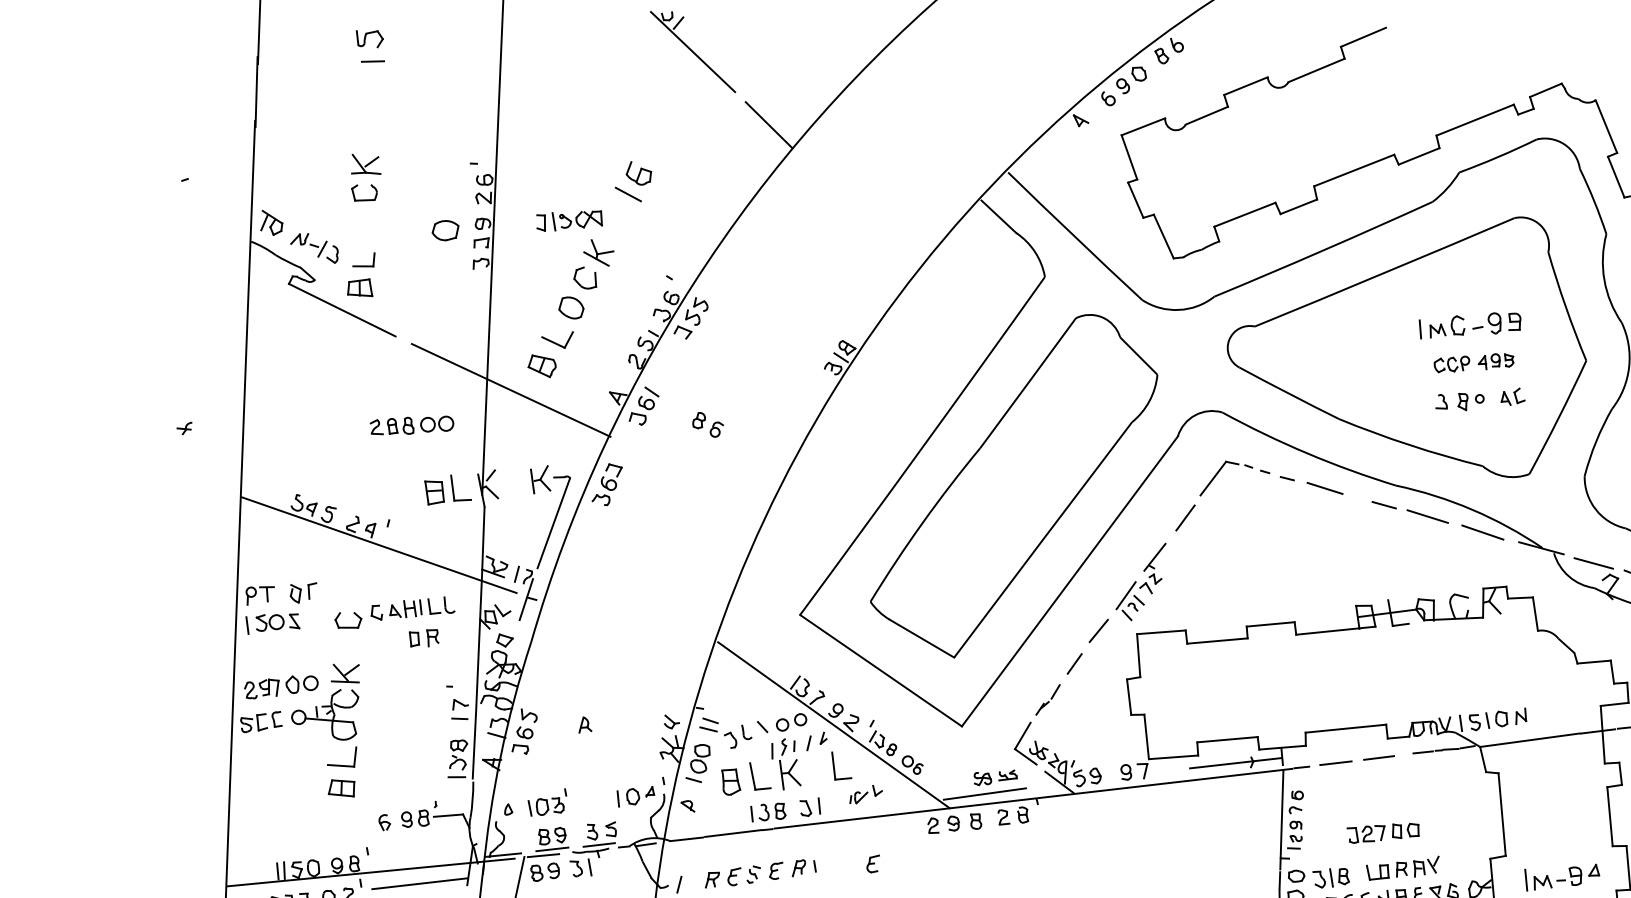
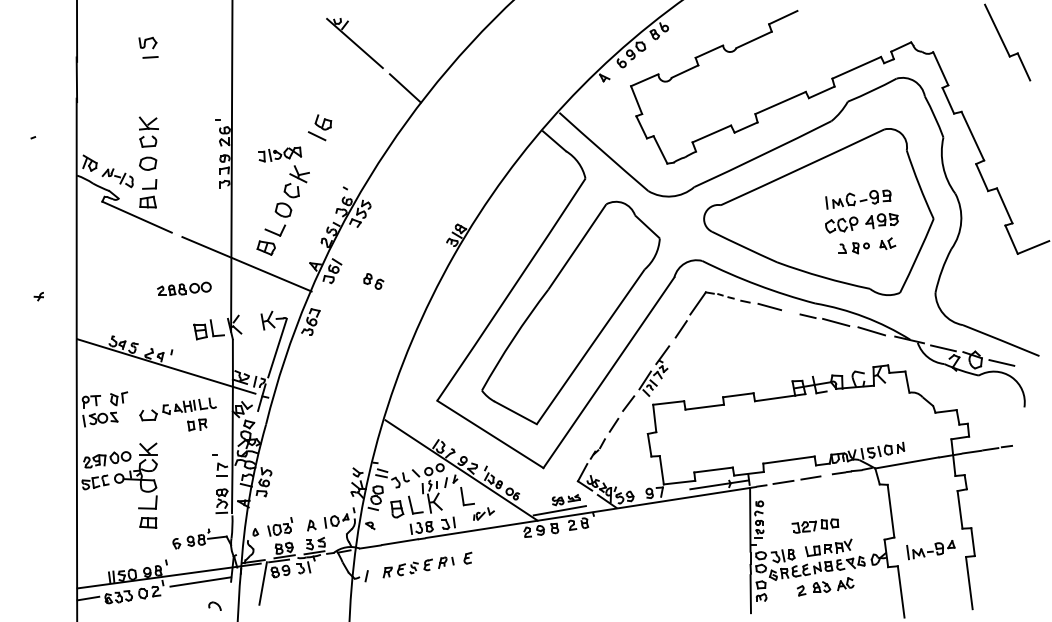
part: (446, 230) -> (148, 163), moved
part: (1473, 363) -> (861, 223), size x1.43
part: (585, 725) -> (311, 525), moved
part: (872, 862) -> (467, 557), moved

